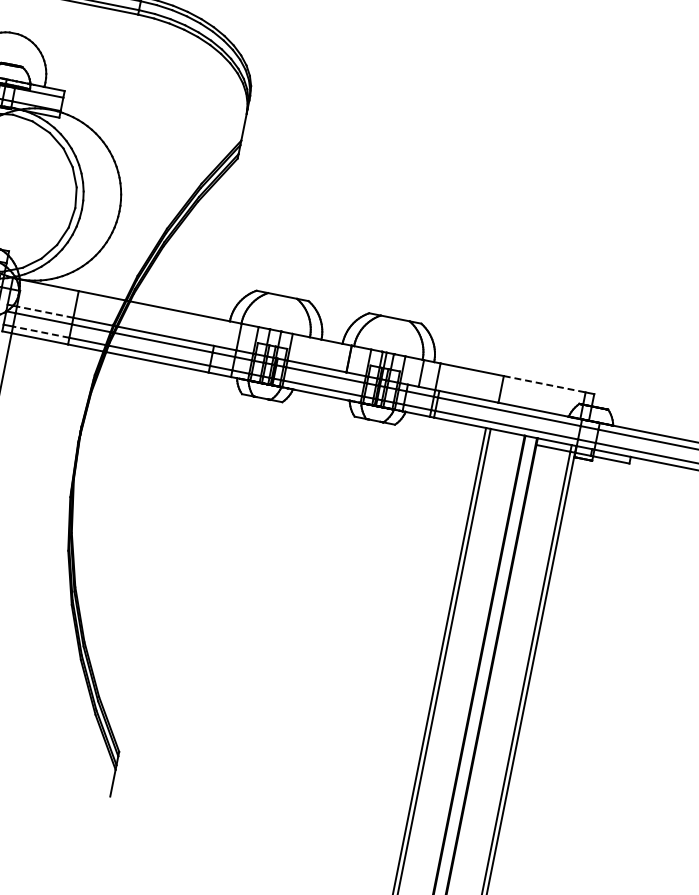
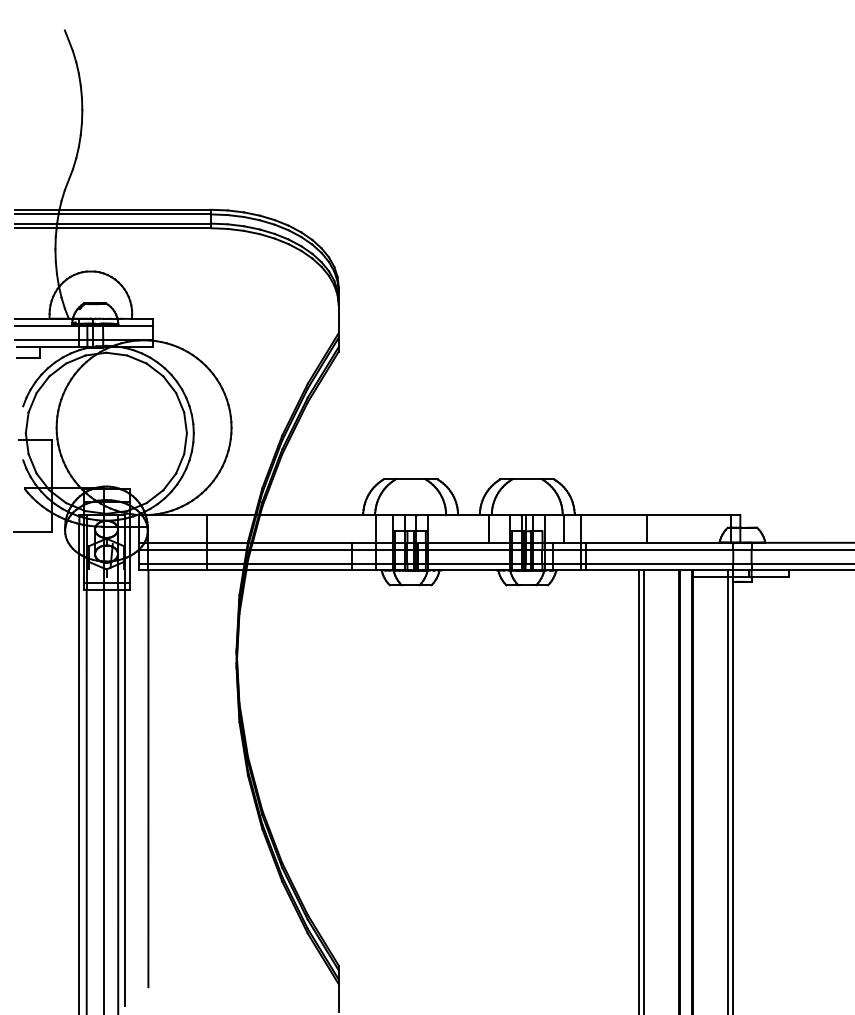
line: (45, 311) -> (177, 542), dashed -> solid
line: (41, 332) -> (177, 563), dashed -> solid
line: (545, 384) -> (689, 515), dashed -> solid

